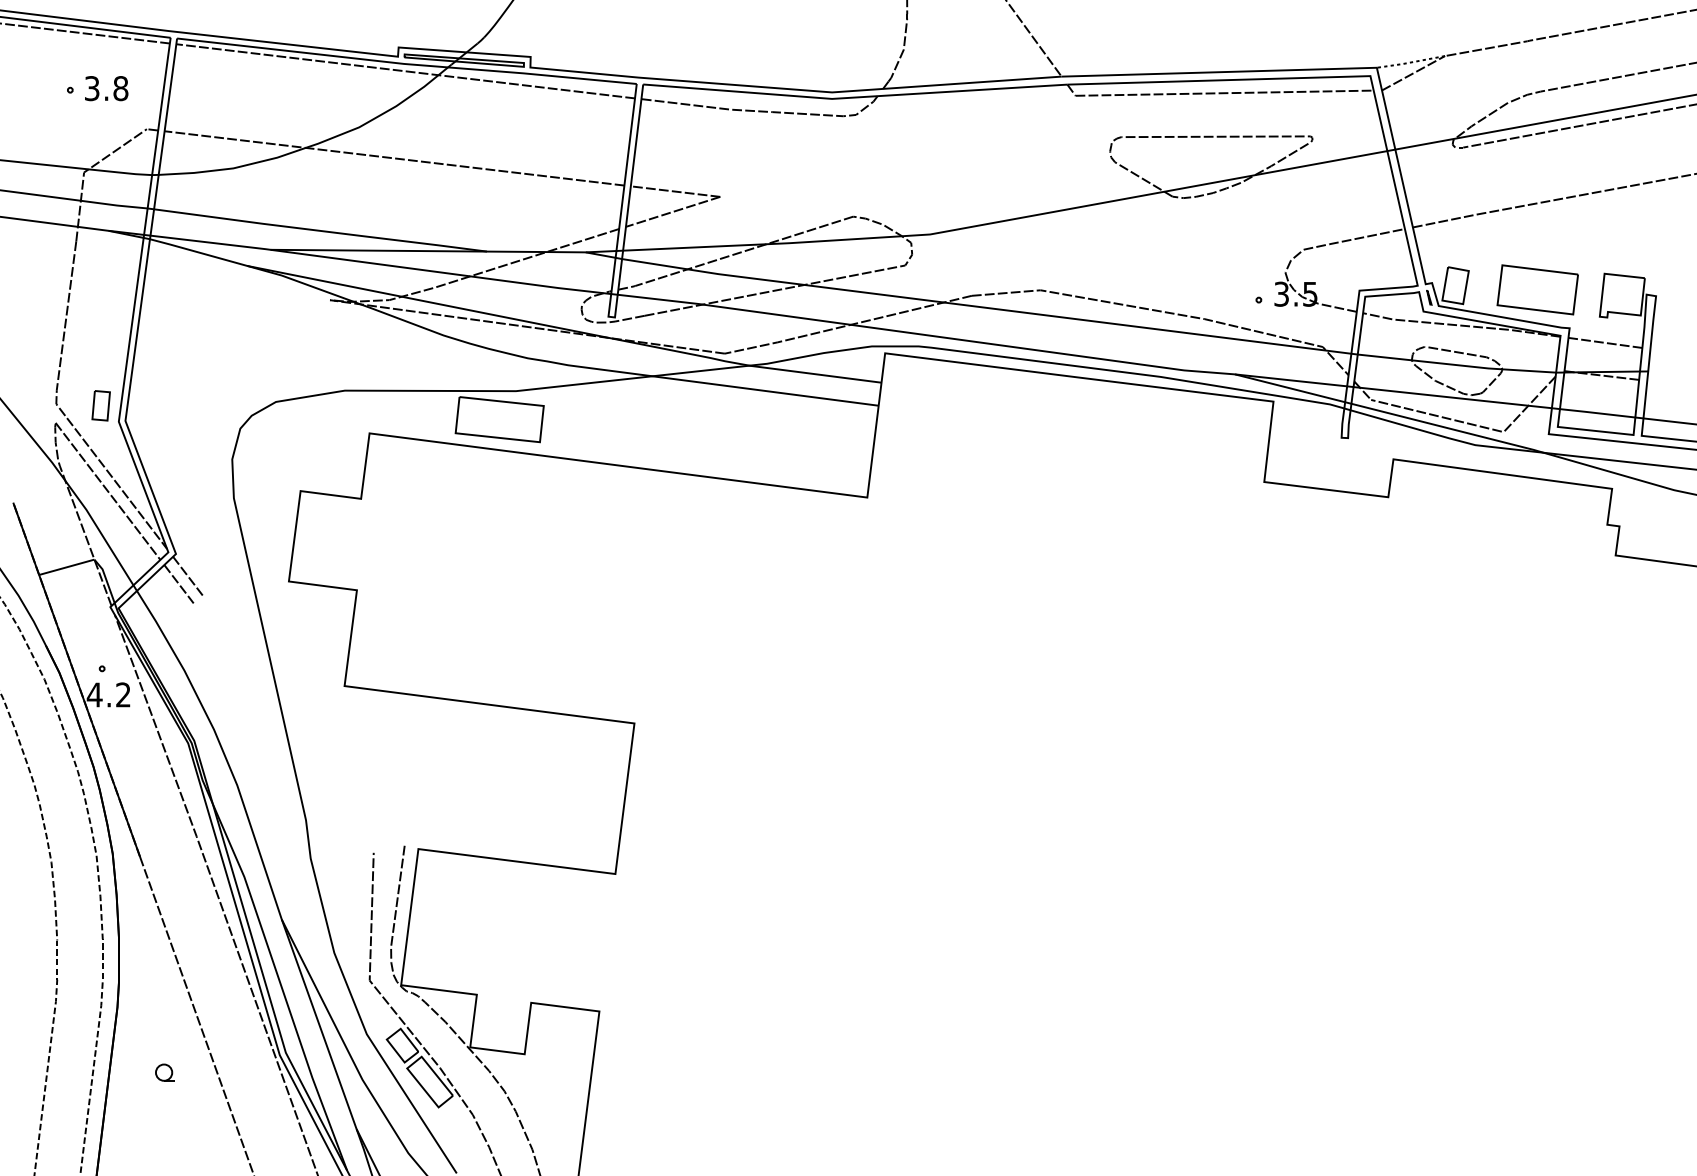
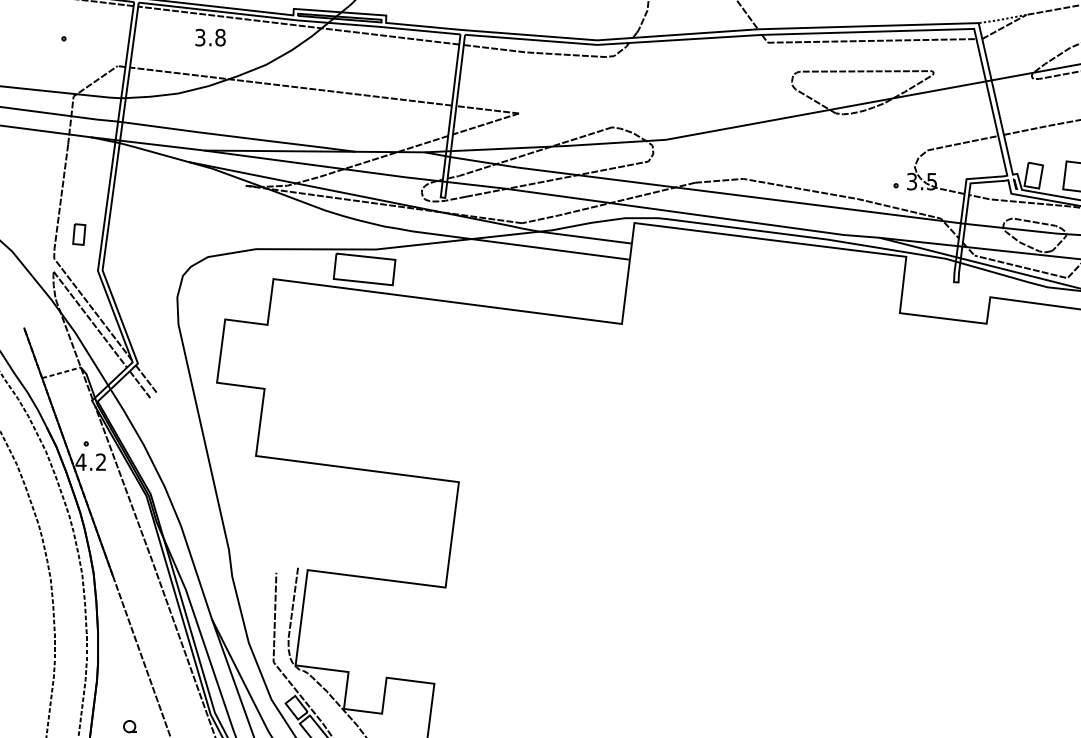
text: (106, 88) -> (210, 37), moved
part: (100, 405) -> (78, 234), moved
line: (66, 567) -> (61, 372), solid -> dashed

